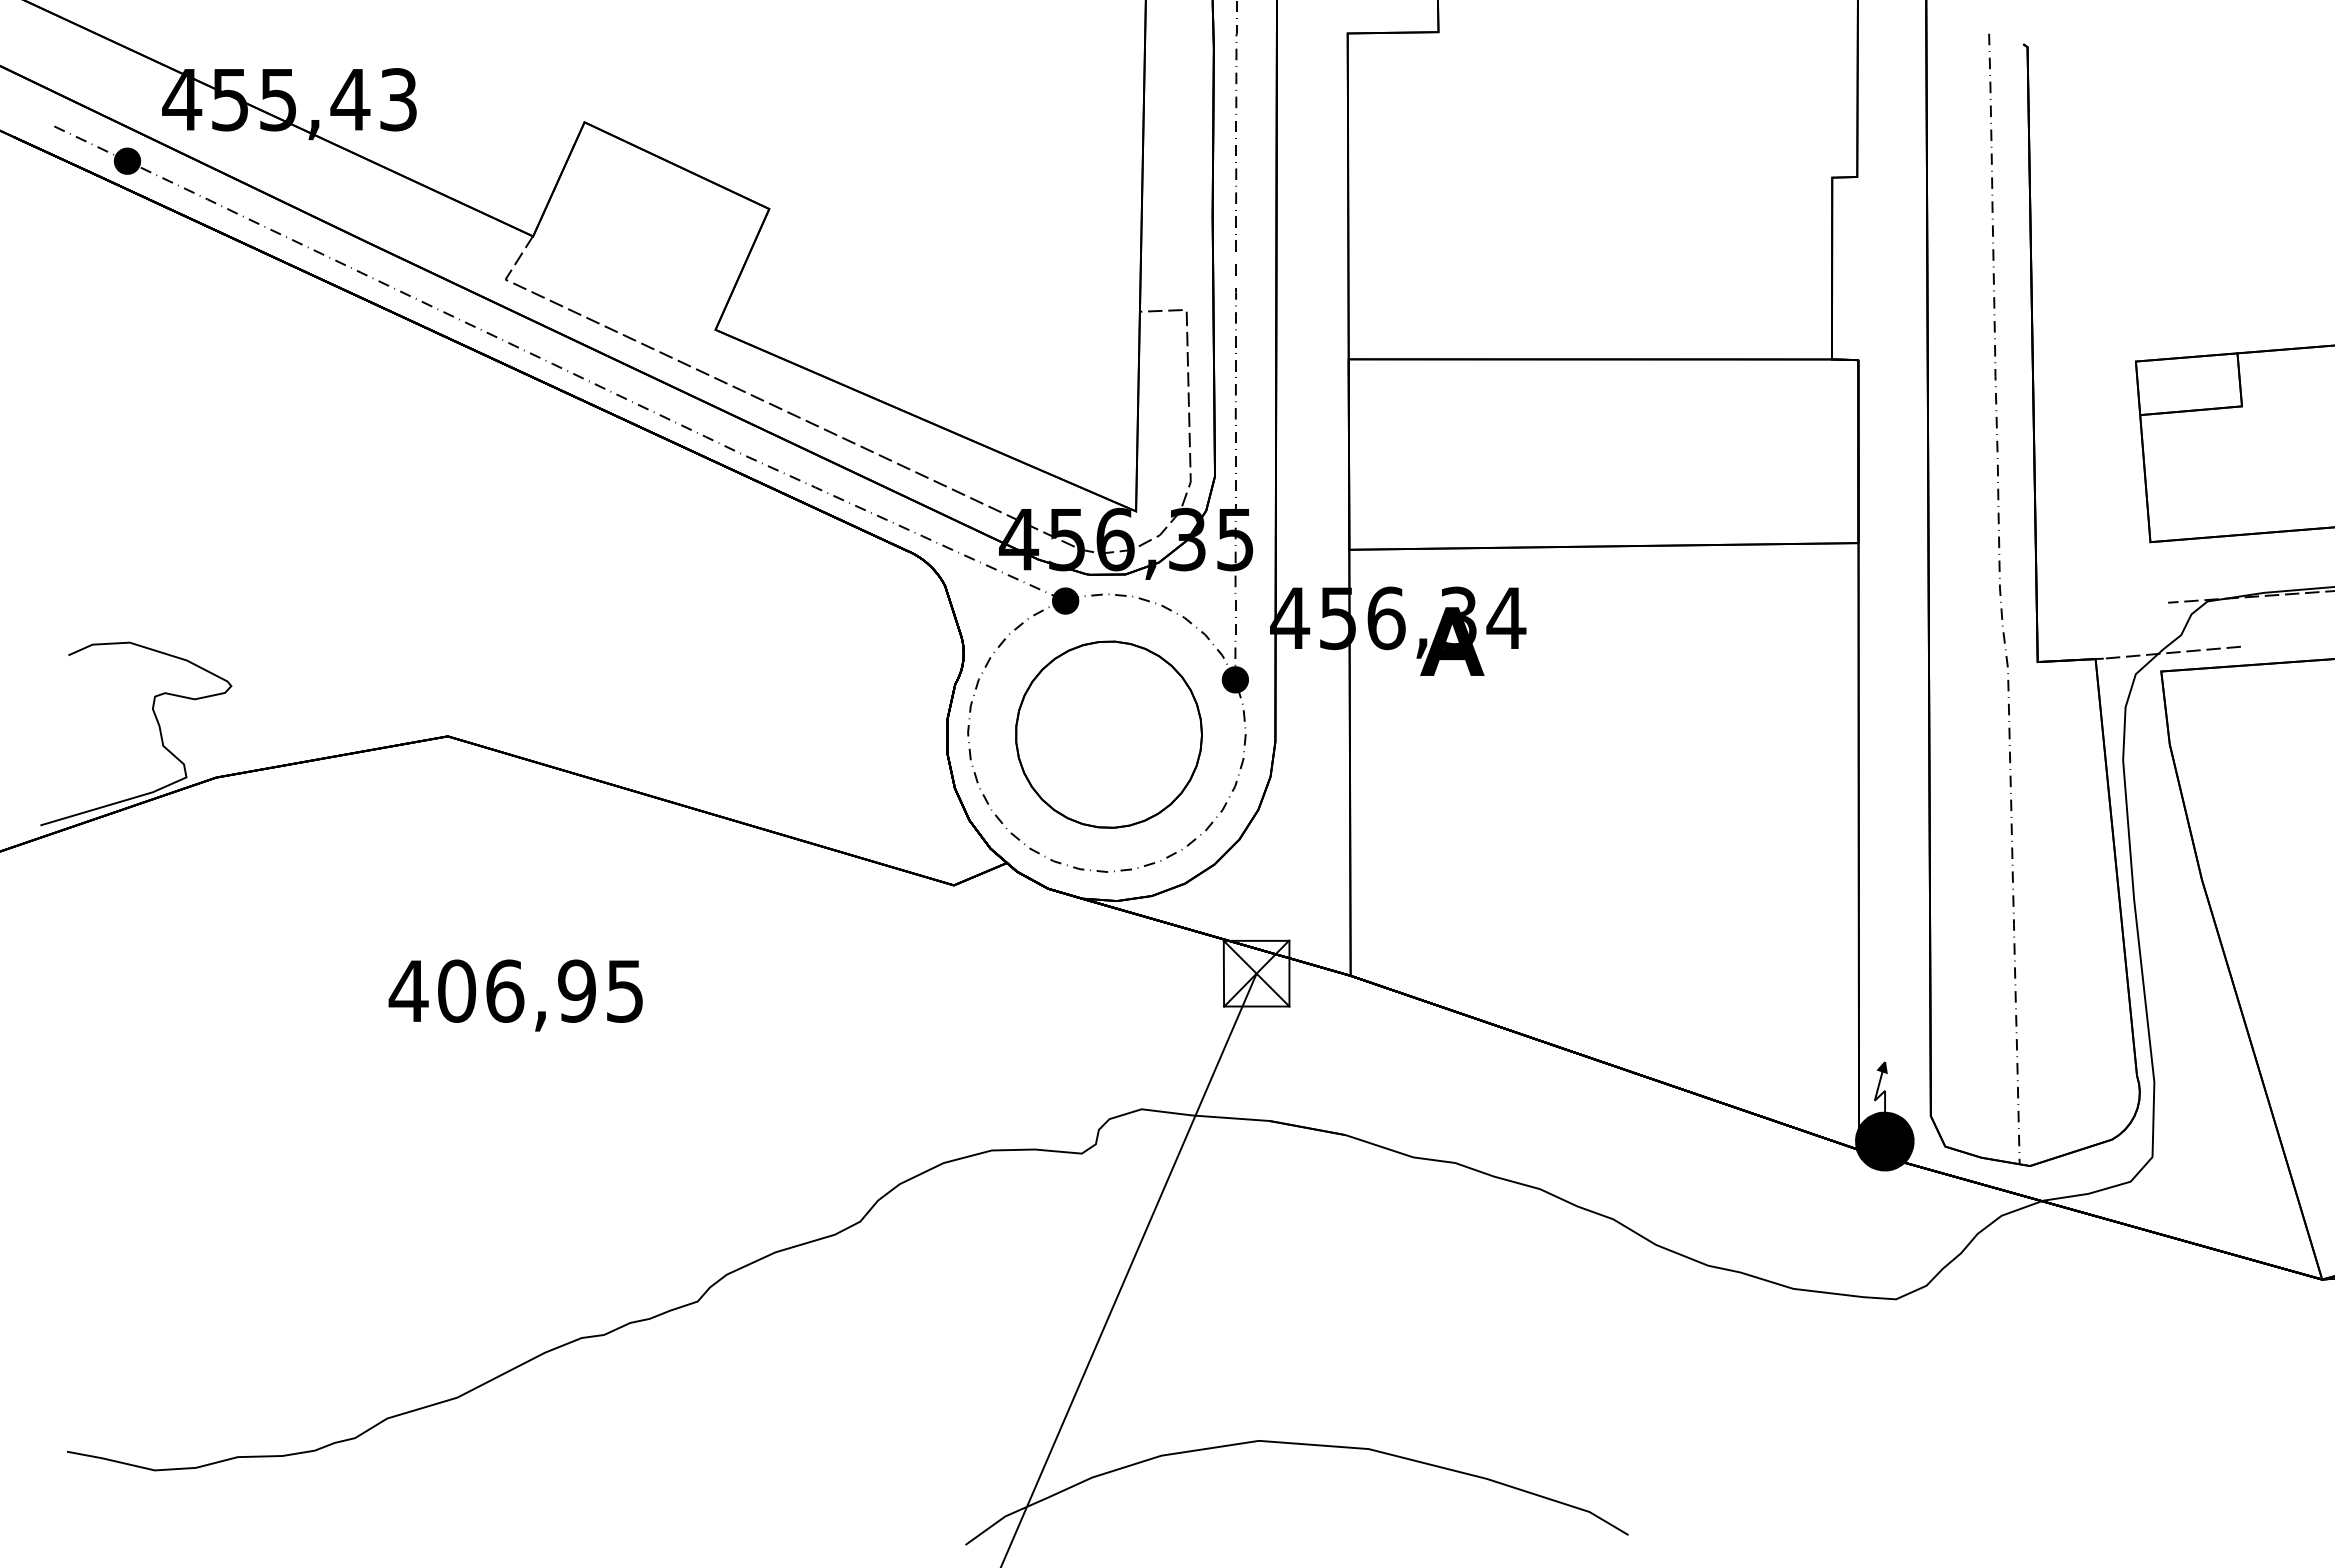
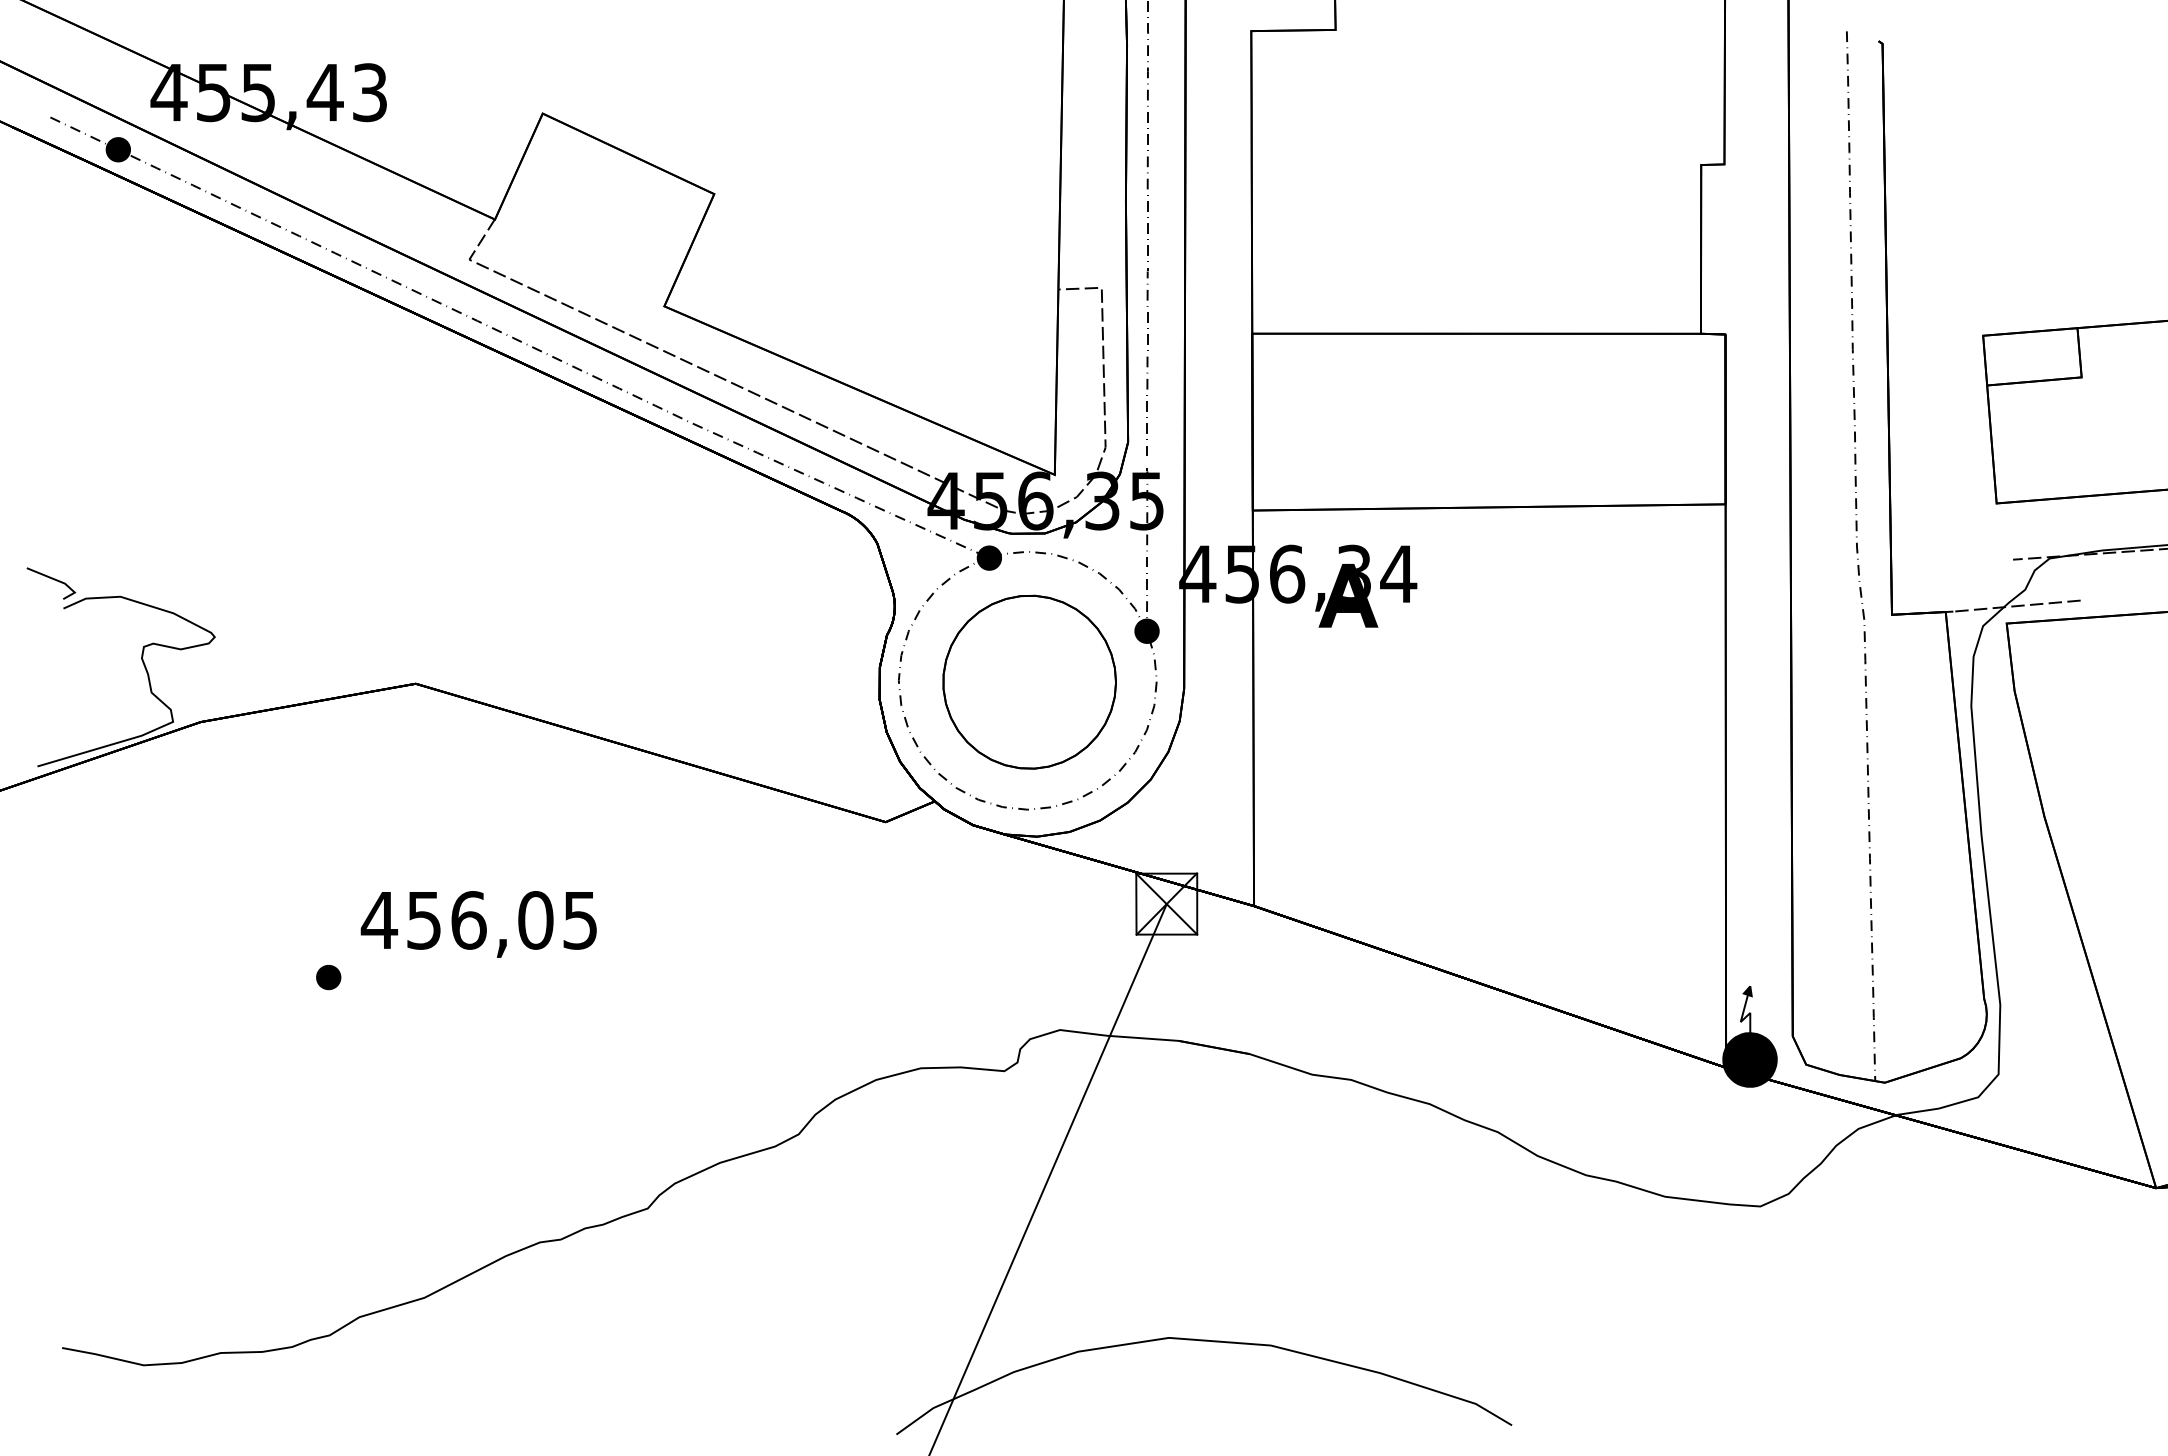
line: (54, 623) -> (50, 578), added
text: (517, 990) -> (480, 919), 406,95 -> 456,05
part: (353, 1052) -> (328, 977), added

